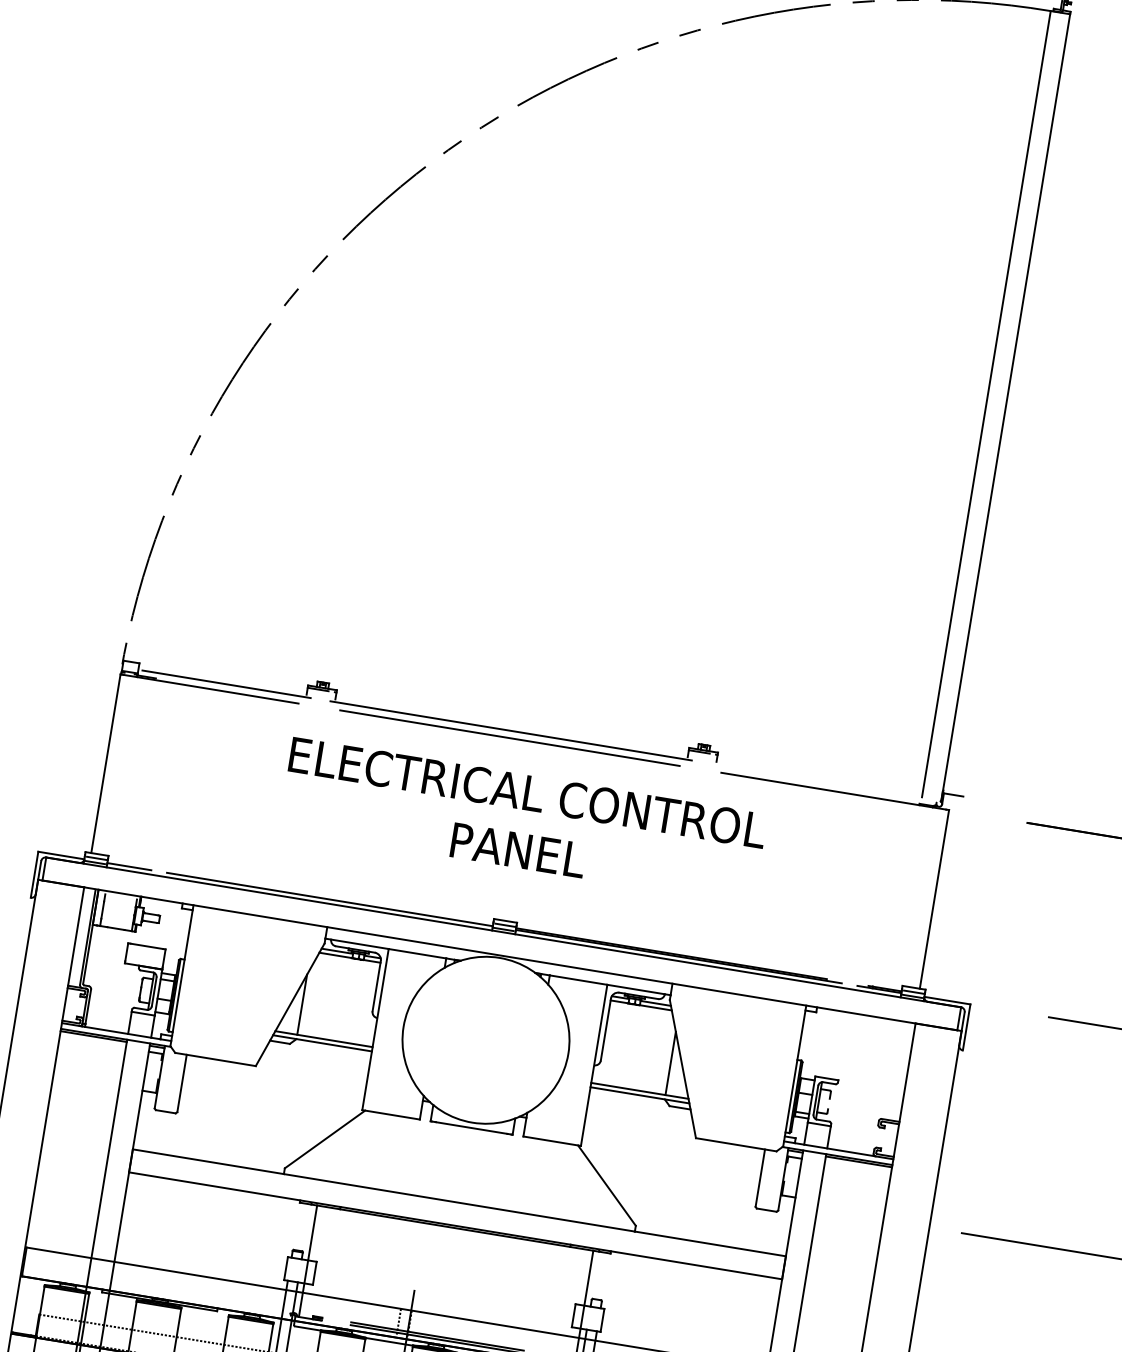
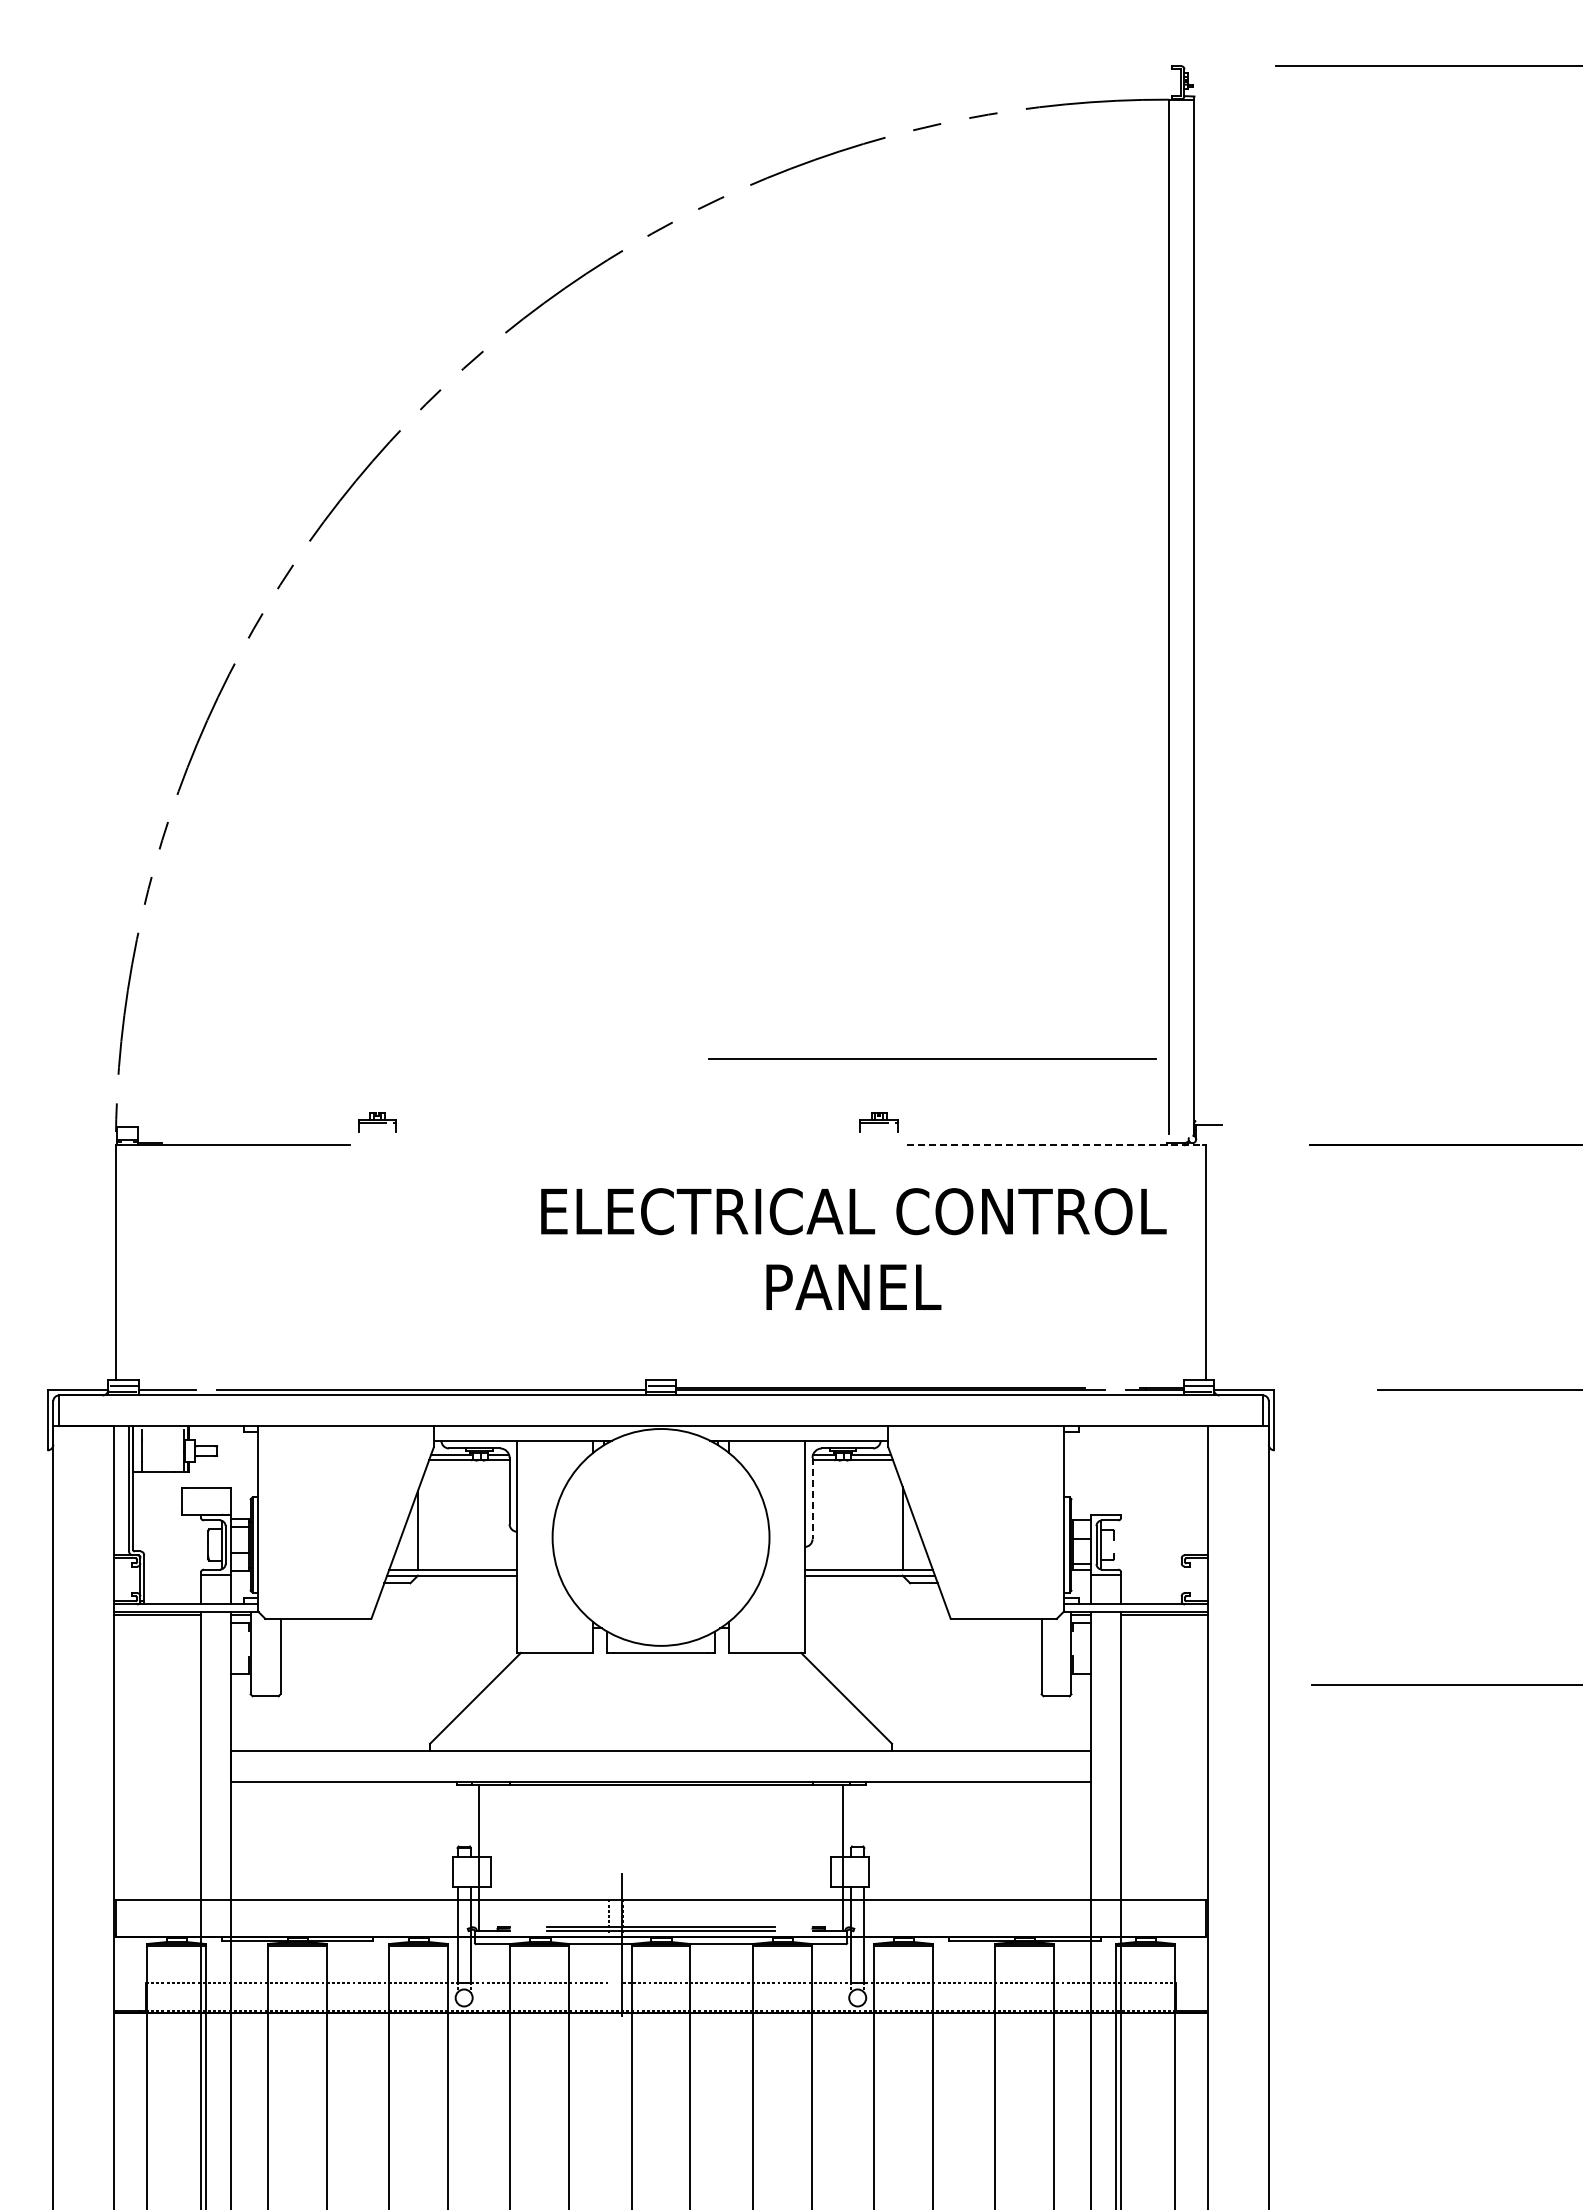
line: (226, 684) -> (253, 1135), removed
line: (511, 730) -> (628, 1135), removed
line: (510, 737) -> (932, 1058), moved
line: (833, 791) -> (1054, 1145), solid -> dashed
text: (523, 820) -> (853, 1248), moved
line: (605, 1029) -> (812, 1498), solid -> dashed

